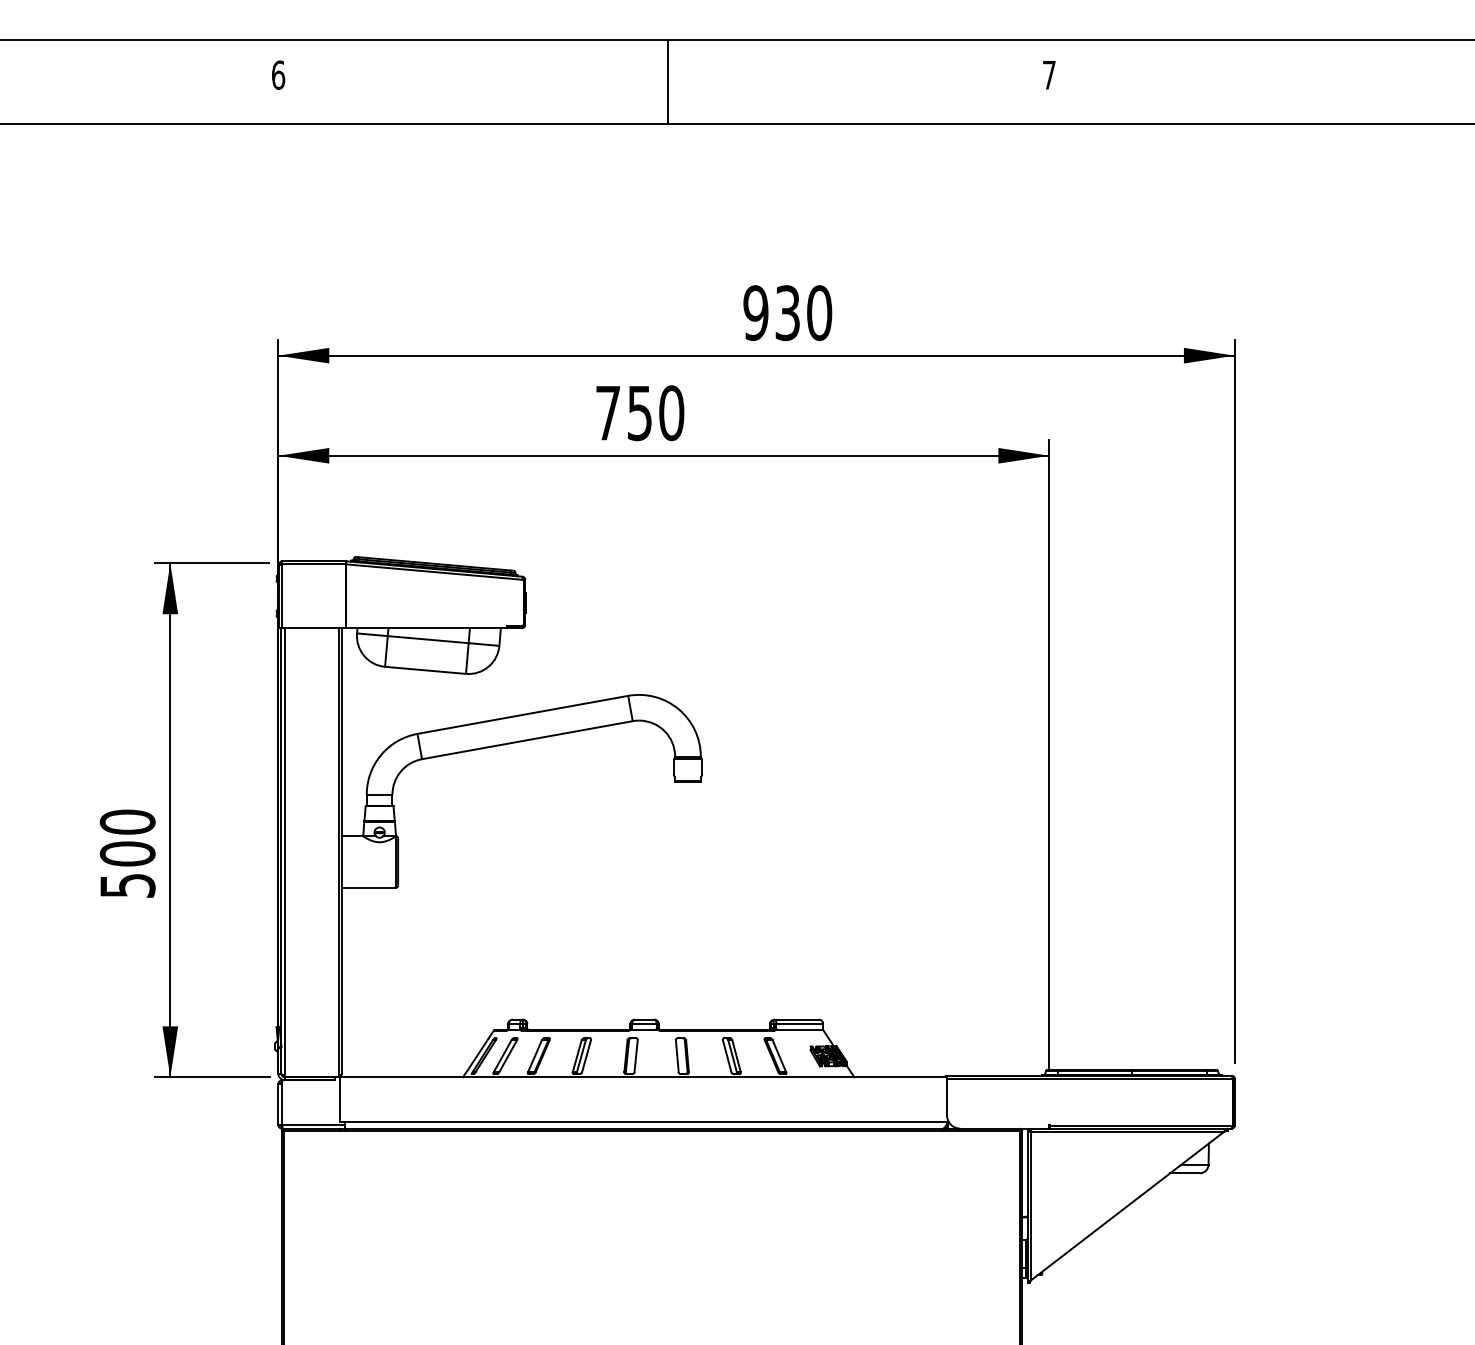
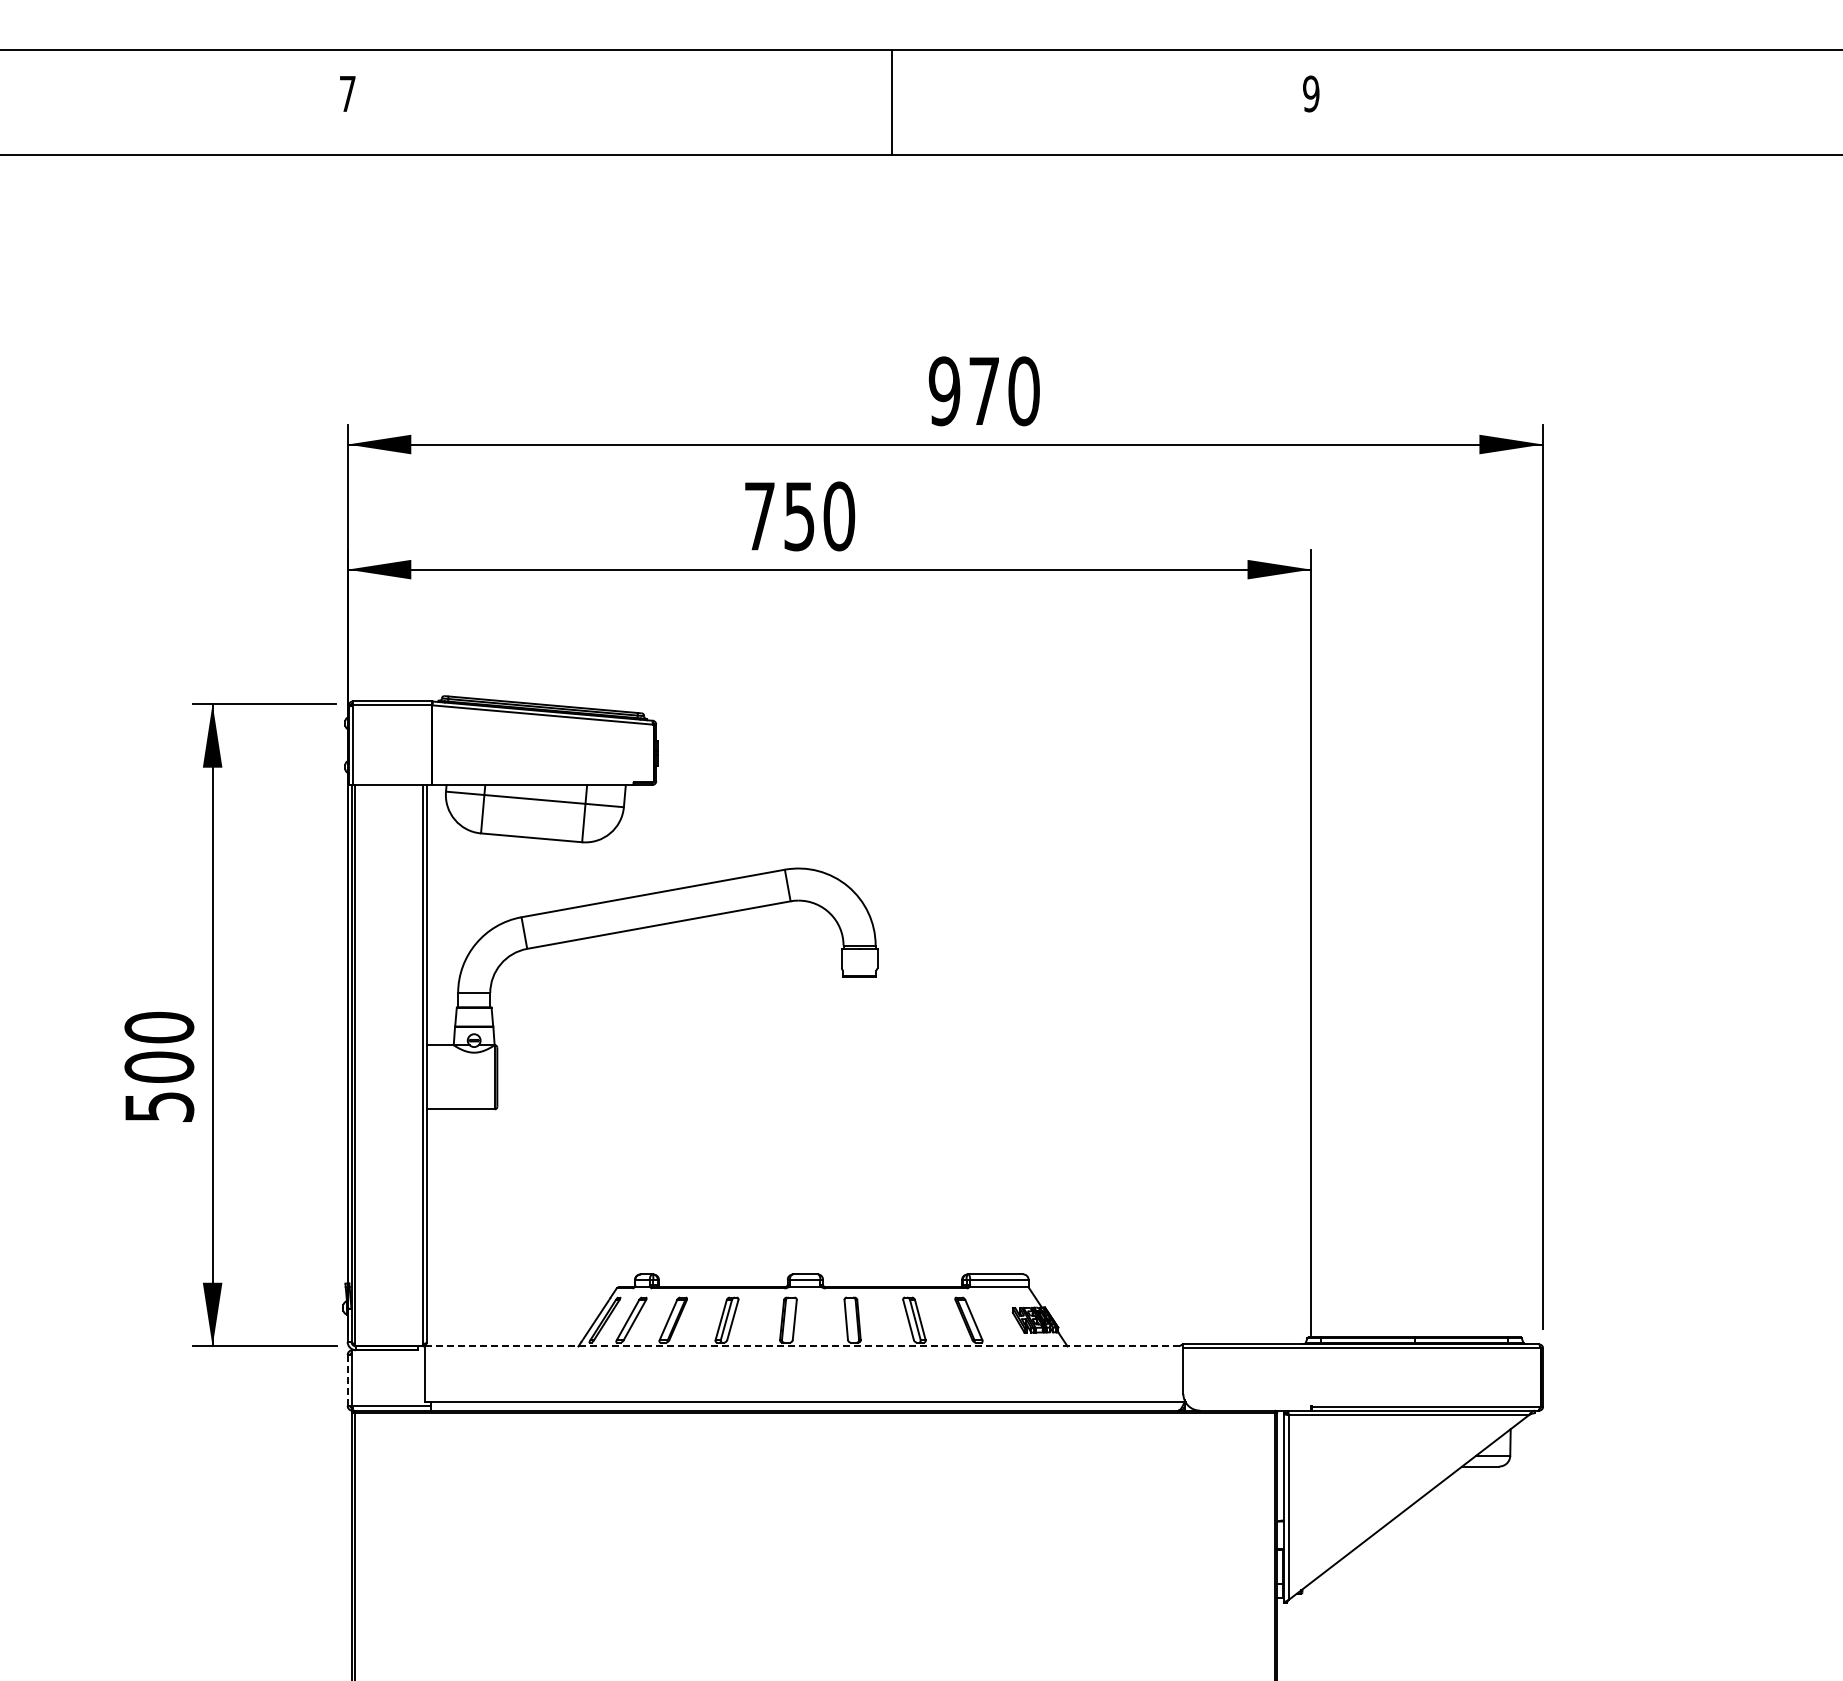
text: (278, 74) -> (347, 93), 6 -> 7
text: (1049, 74) -> (1311, 93), 7 -> 9
line: (668, 82) -> (892, 102), moved
text: (787, 313) -> (984, 391), 930 -> 970
line: (643, 1077) -> (804, 1346), solid -> dashed
line: (278, 1103) -> (347, 1379), solid -> dashed

